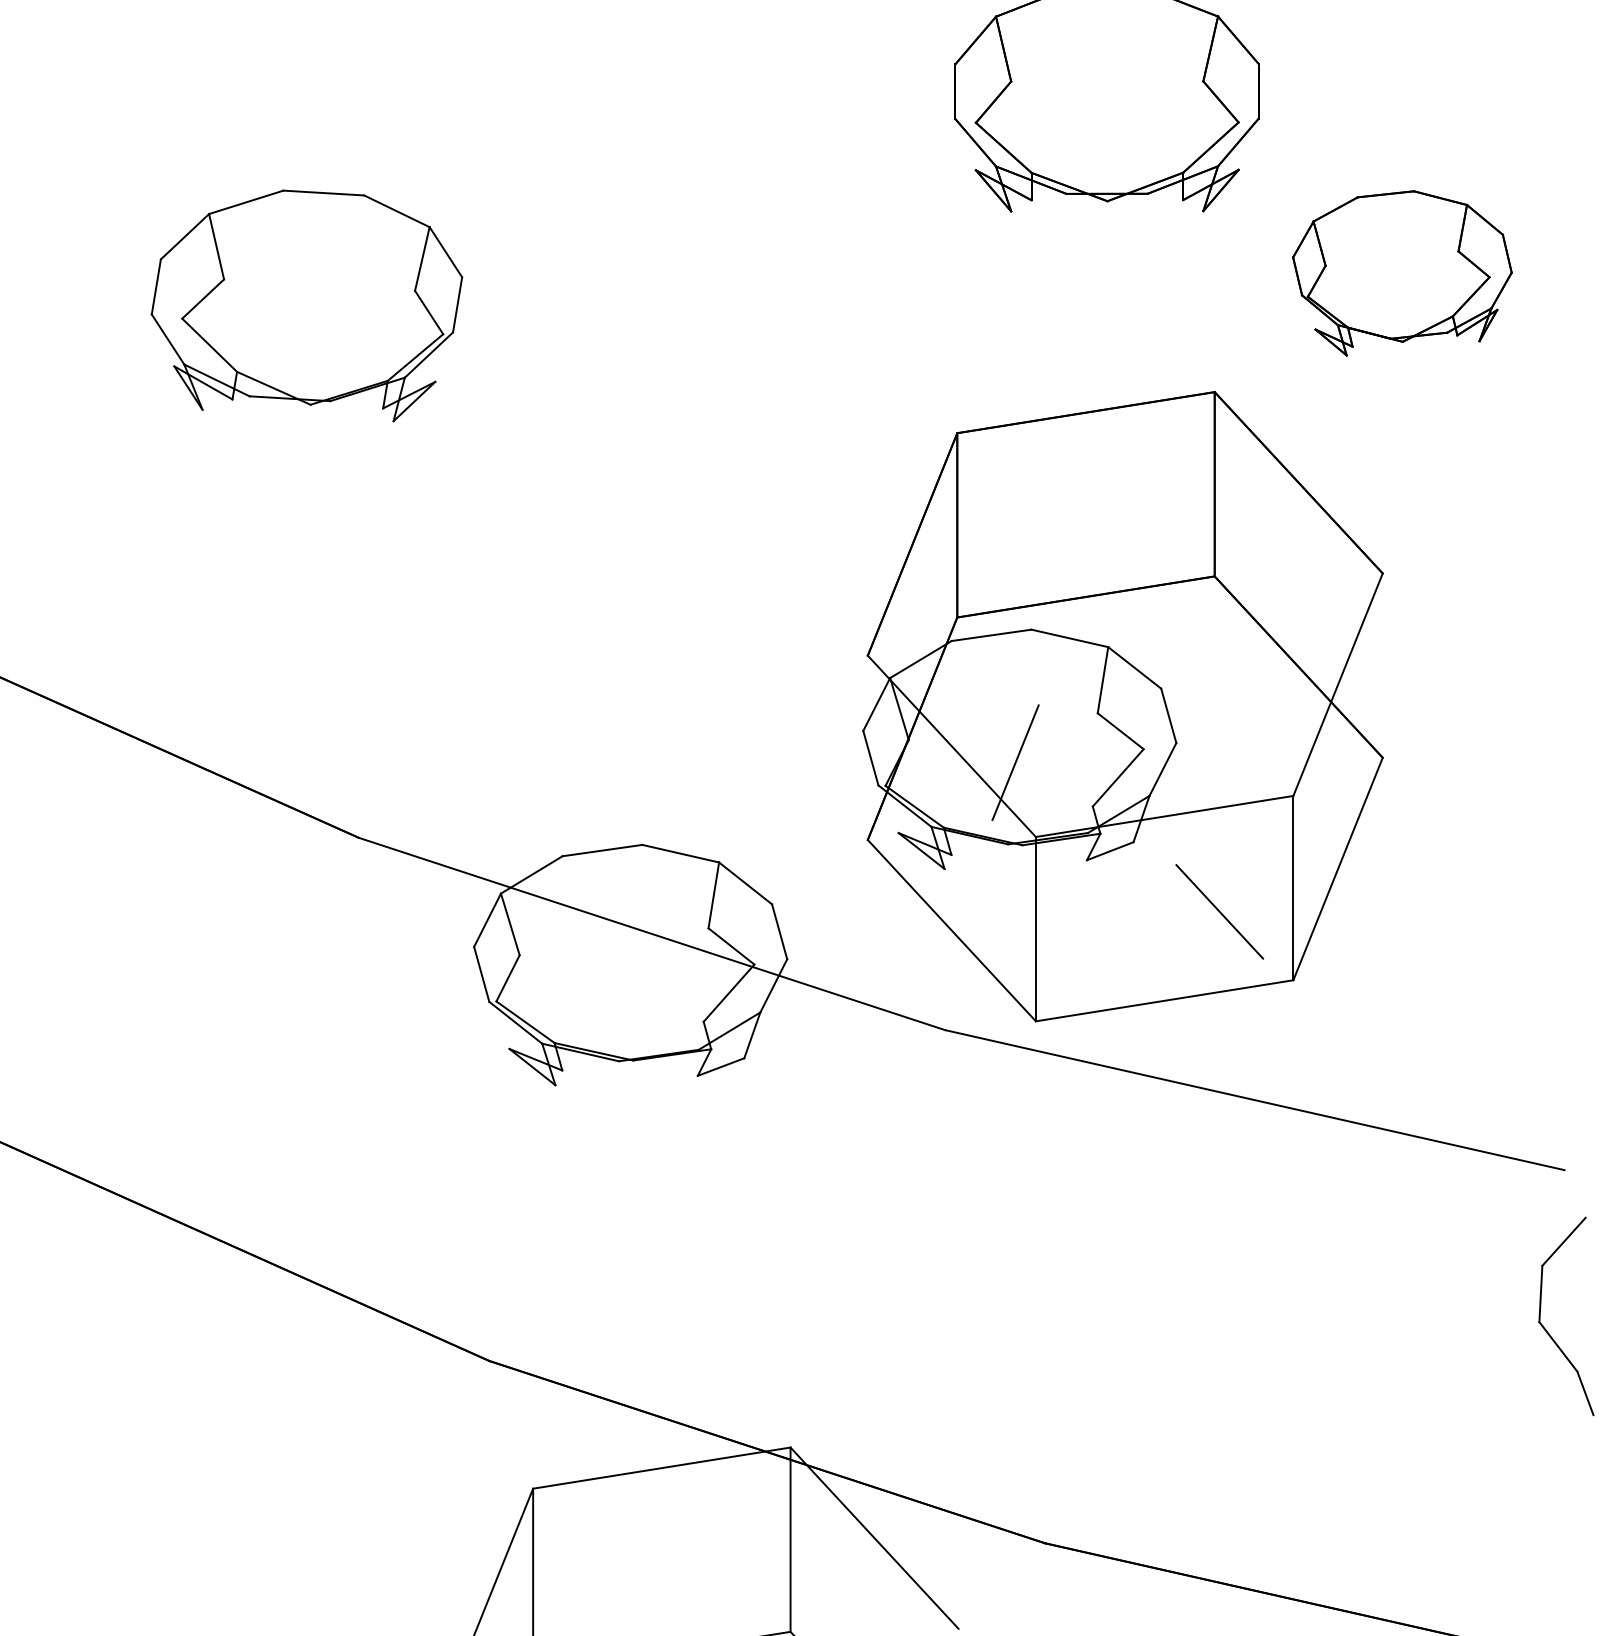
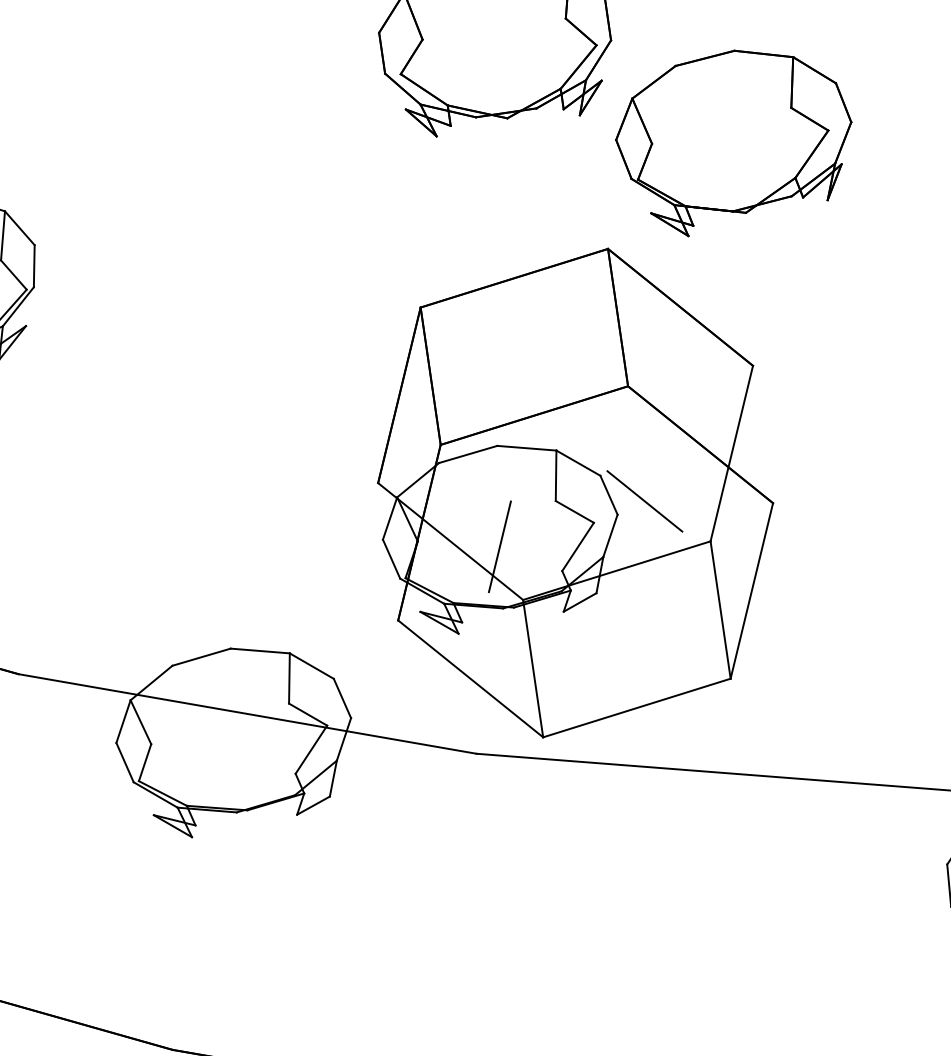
part: (1402, 273) -> (735, 140), size x1.43
line: (1219, 911) -> (644, 501), moved

